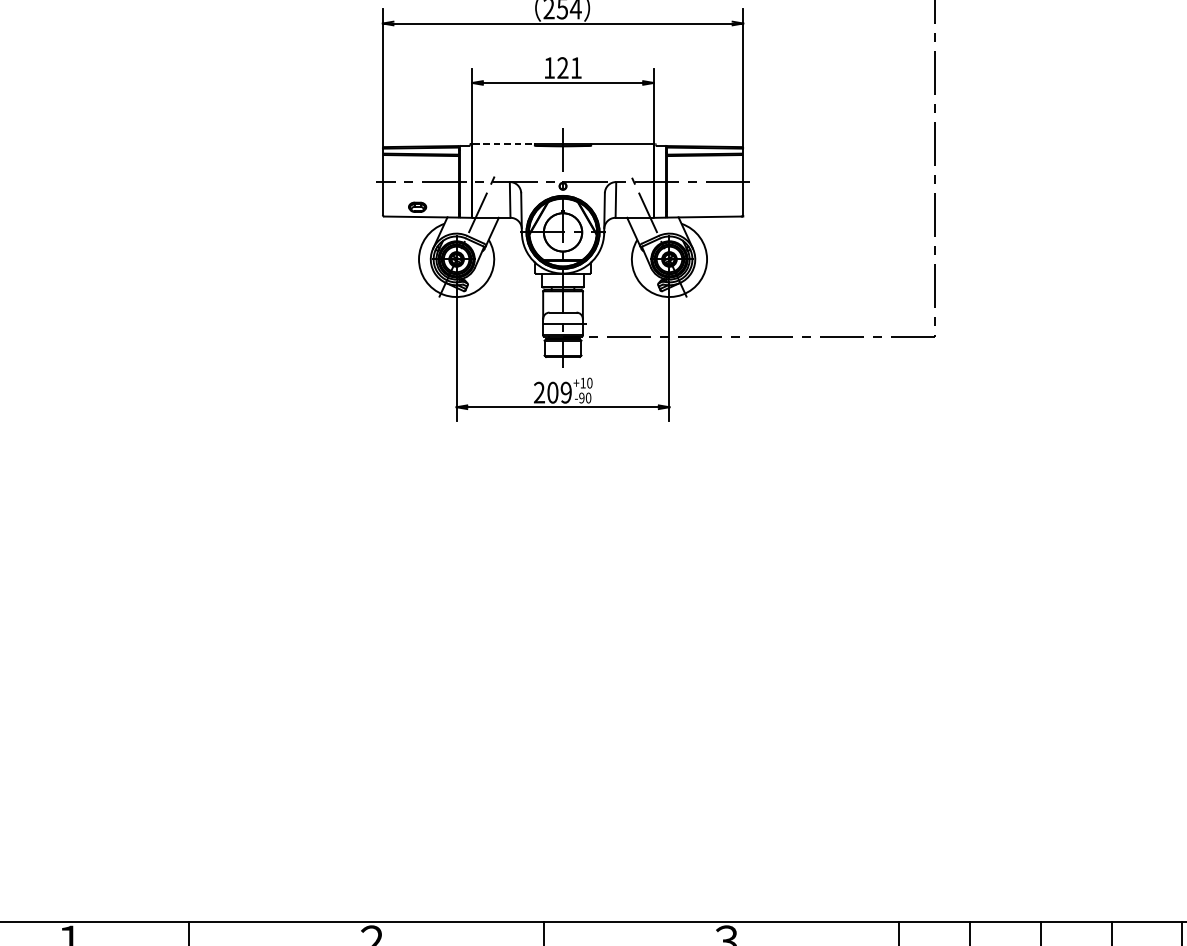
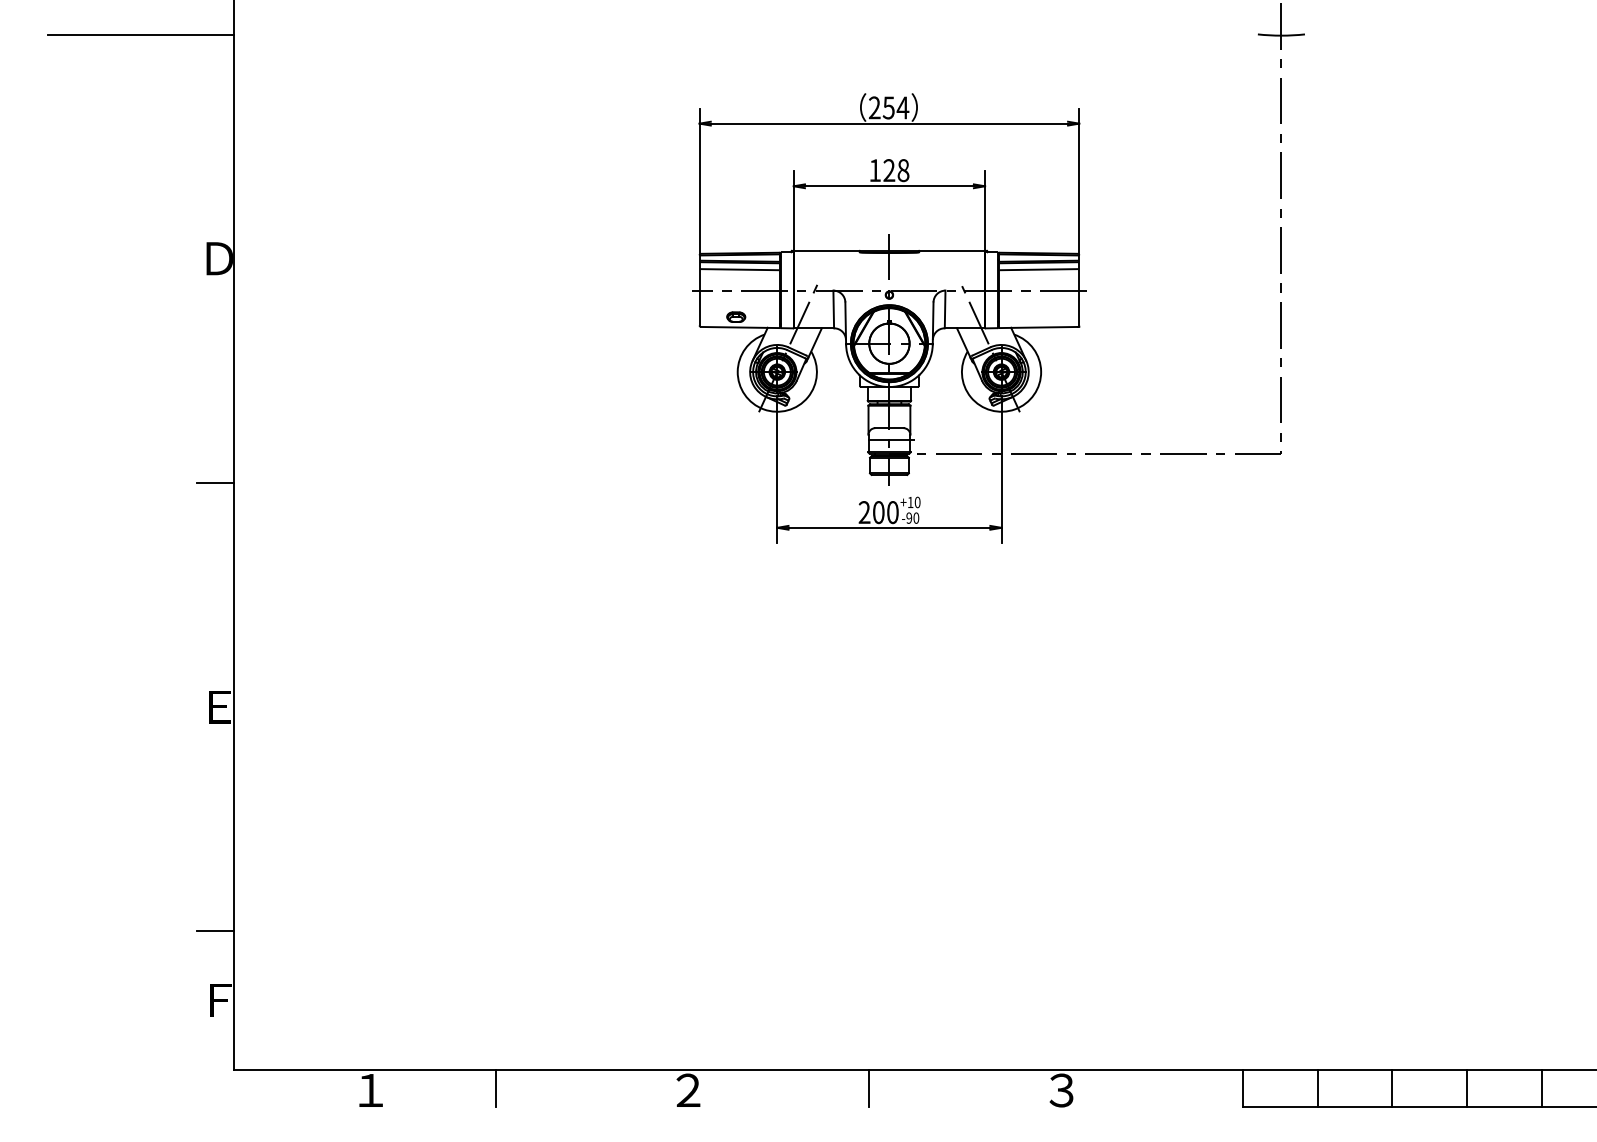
text: (576, 67) -> (903, 170), 121 -> 128
line: (504, 143) -> (827, 250), dashed -> solid
line: (420, 161) -> (739, 269), added
line: (704, 161) -> (1038, 269), added
text: (565, 392) -> (892, 512), 209 -> 200

